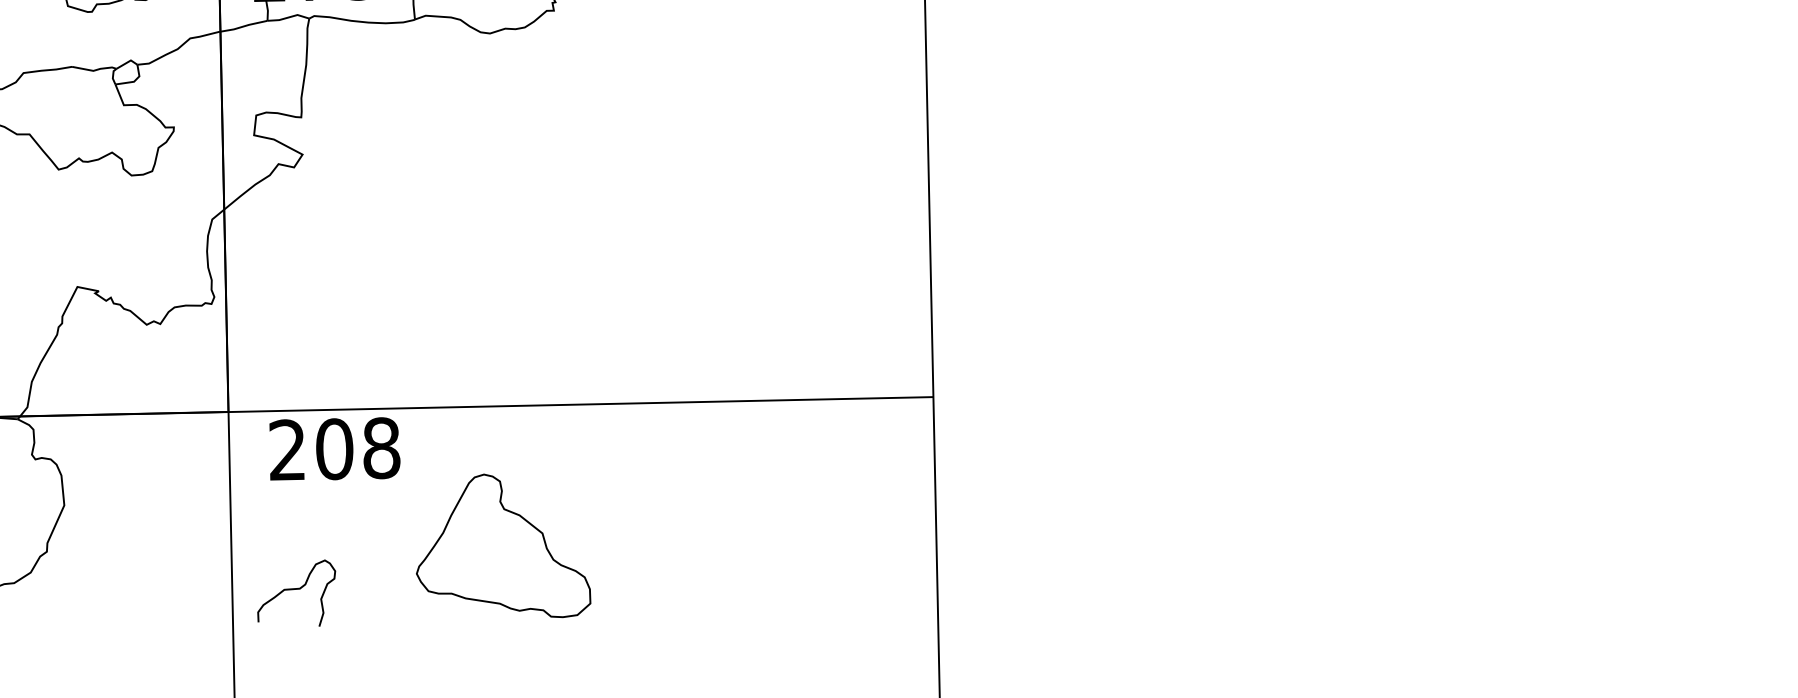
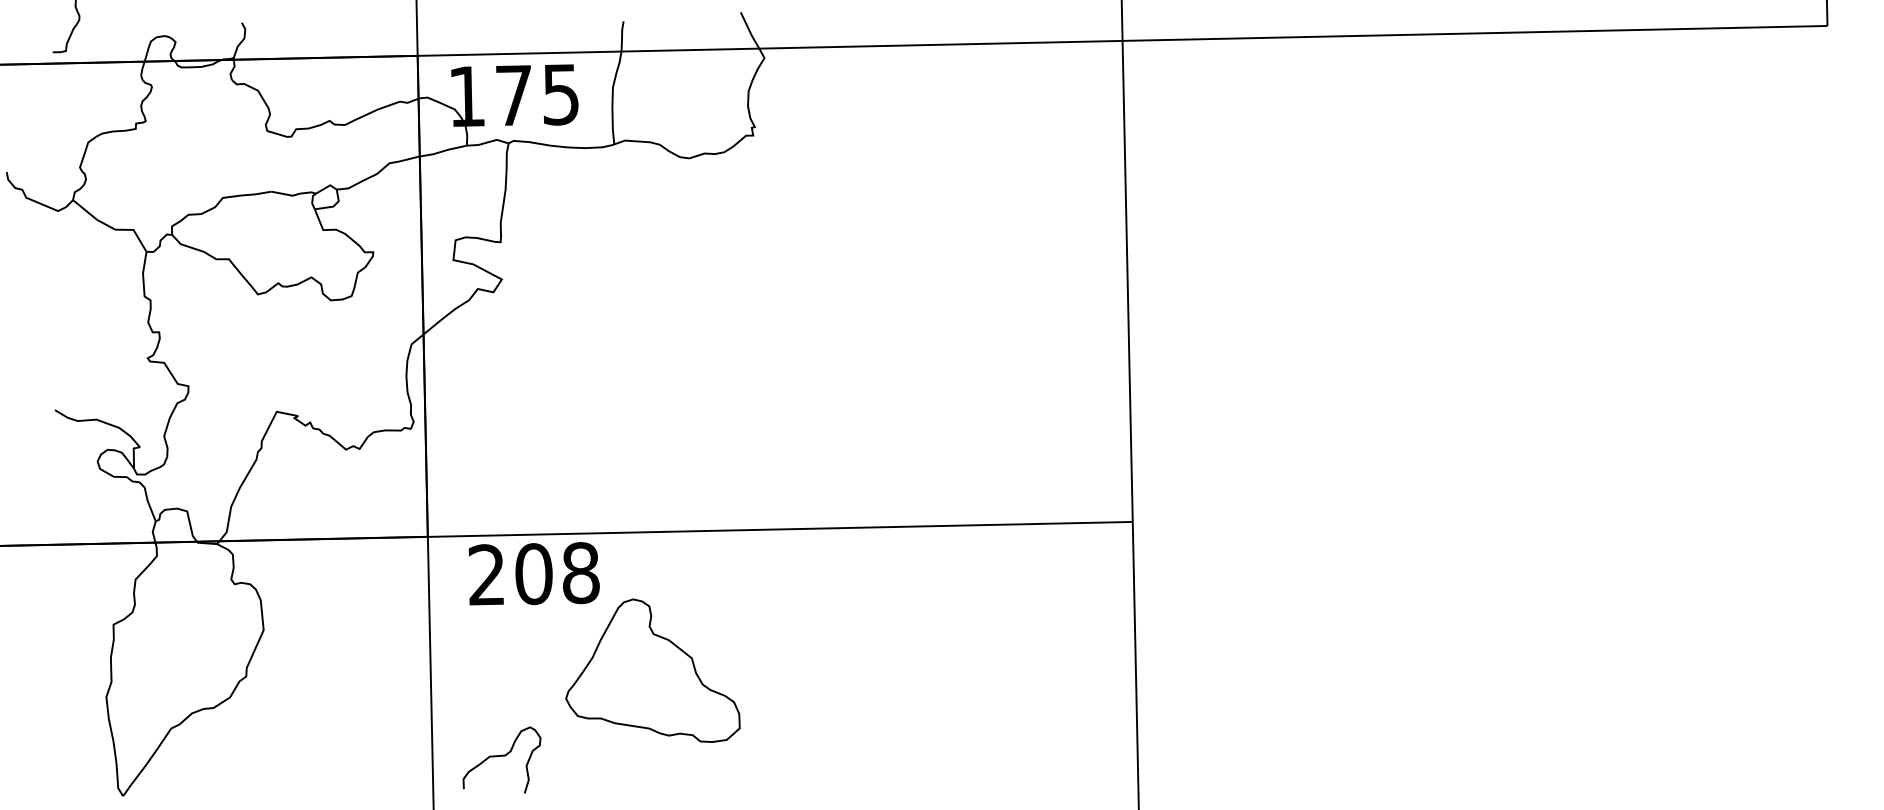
part: (503, 545) -> (652, 670), moved
curve: (296, 589) -> (501, 756), moved

